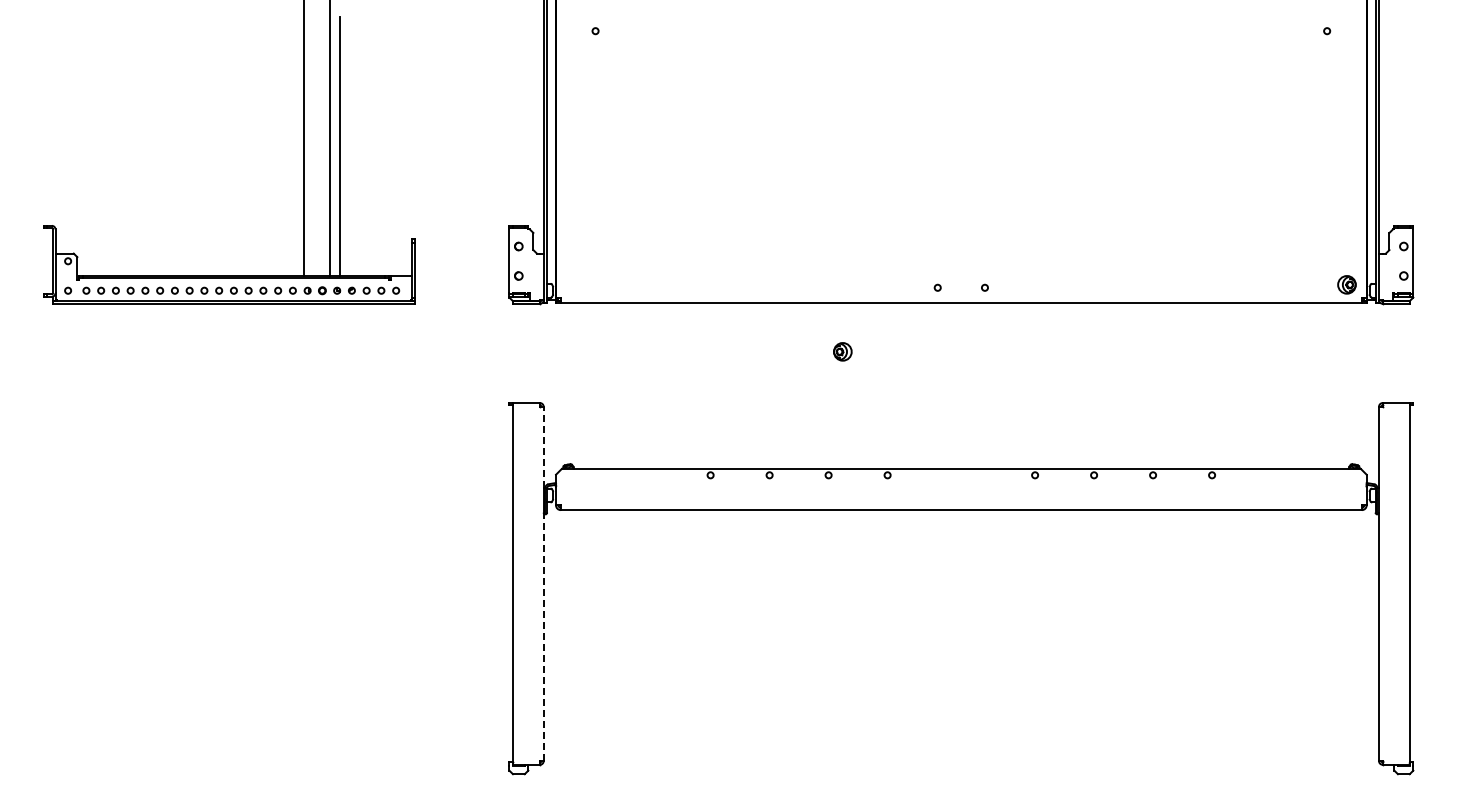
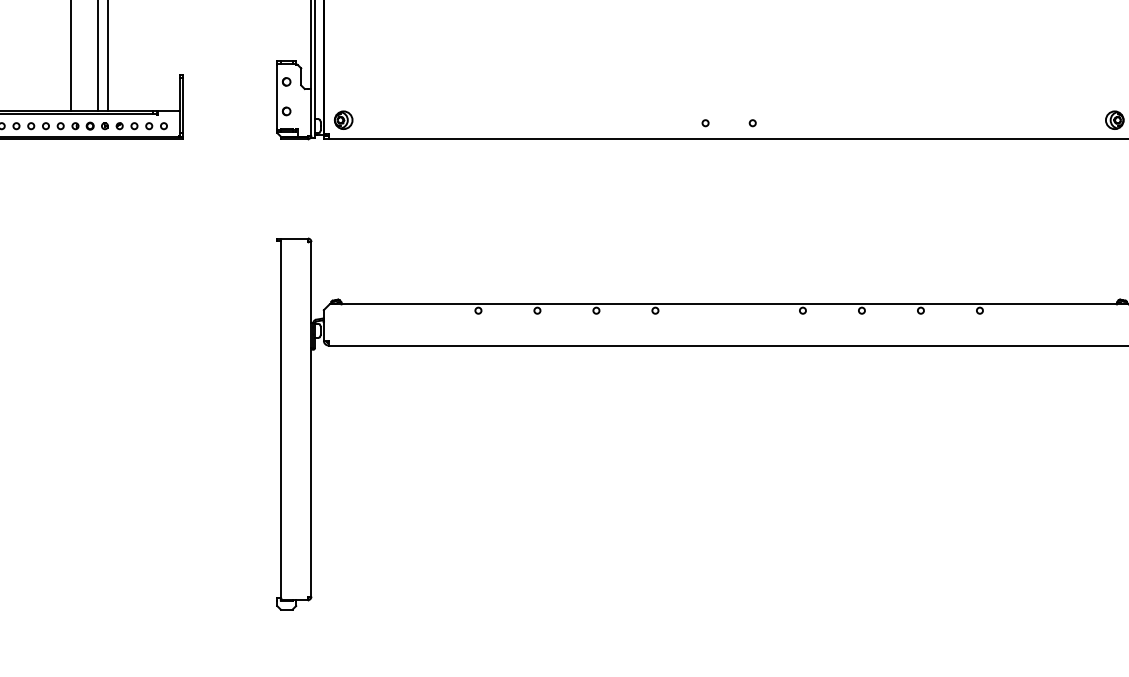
part: (842, 351) -> (343, 119), moved
line: (543, 447) -> (311, 282), dashed -> solid
line: (543, 636) -> (311, 471), dashed -> solid

